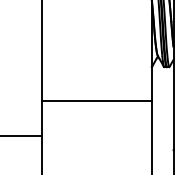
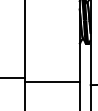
line: (94, 100) -> (51, 81), moved

